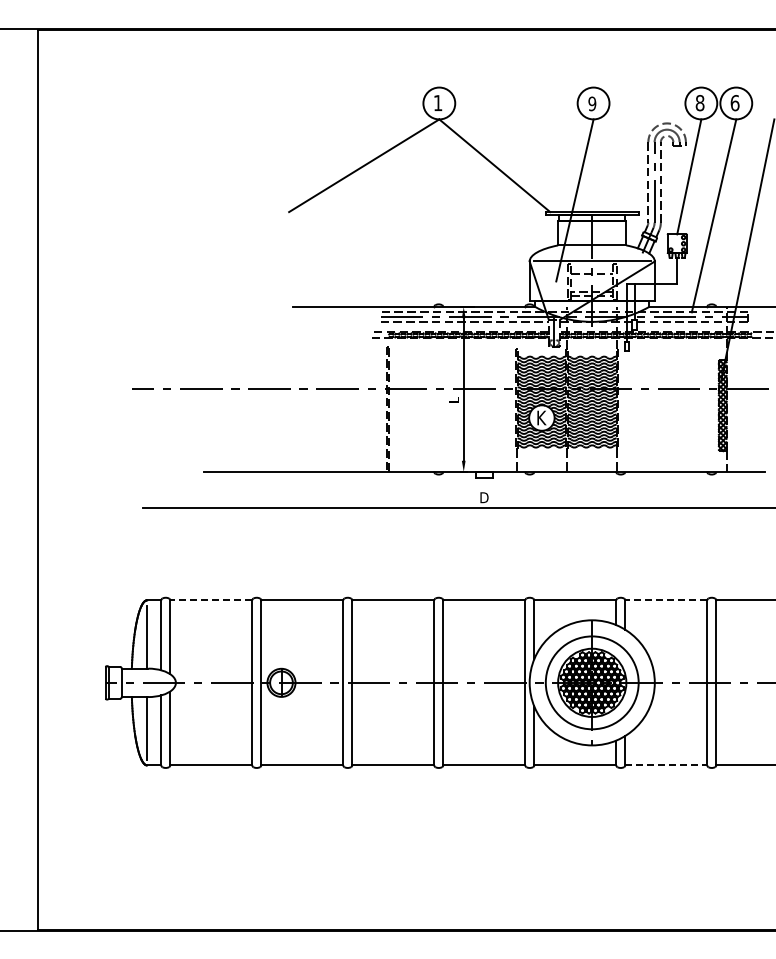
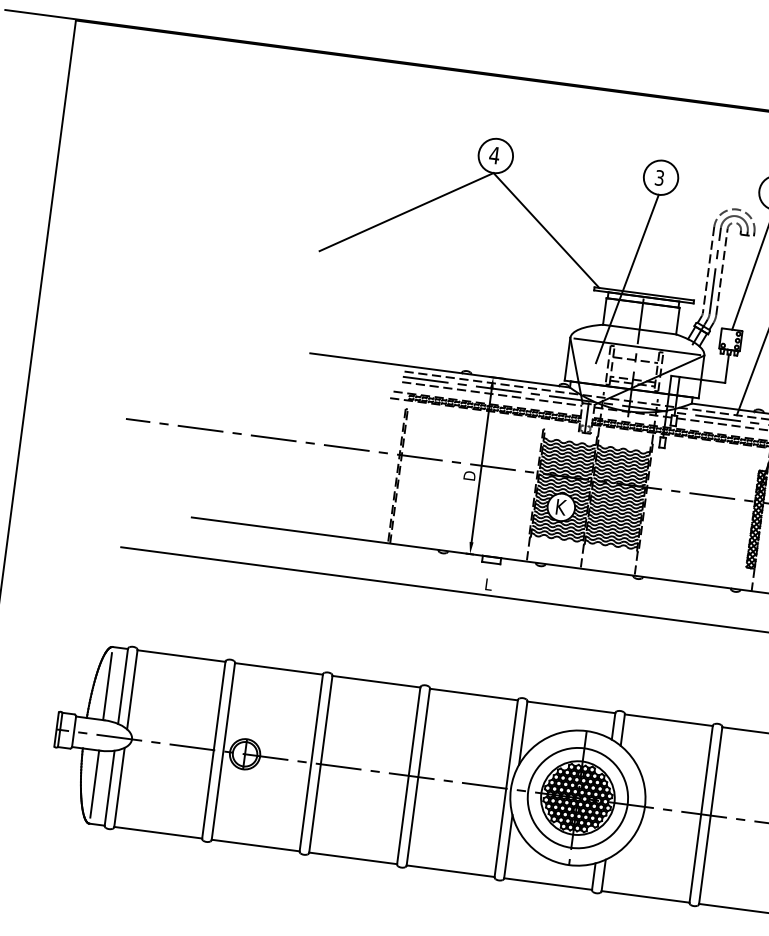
text: (437, 102) -> (494, 154), 1 -> 4
text: (592, 103) -> (659, 177), 9 -> 3
text: (453, 400) -> (469, 476), L -> D
text: (484, 497) -> (488, 584), D -> L
line: (210, 600) -> (180, 656), dashed -> solid
line: (665, 600) -> (667, 720), dashed -> solid
line: (666, 765) -> (645, 897), dashed -> solid

